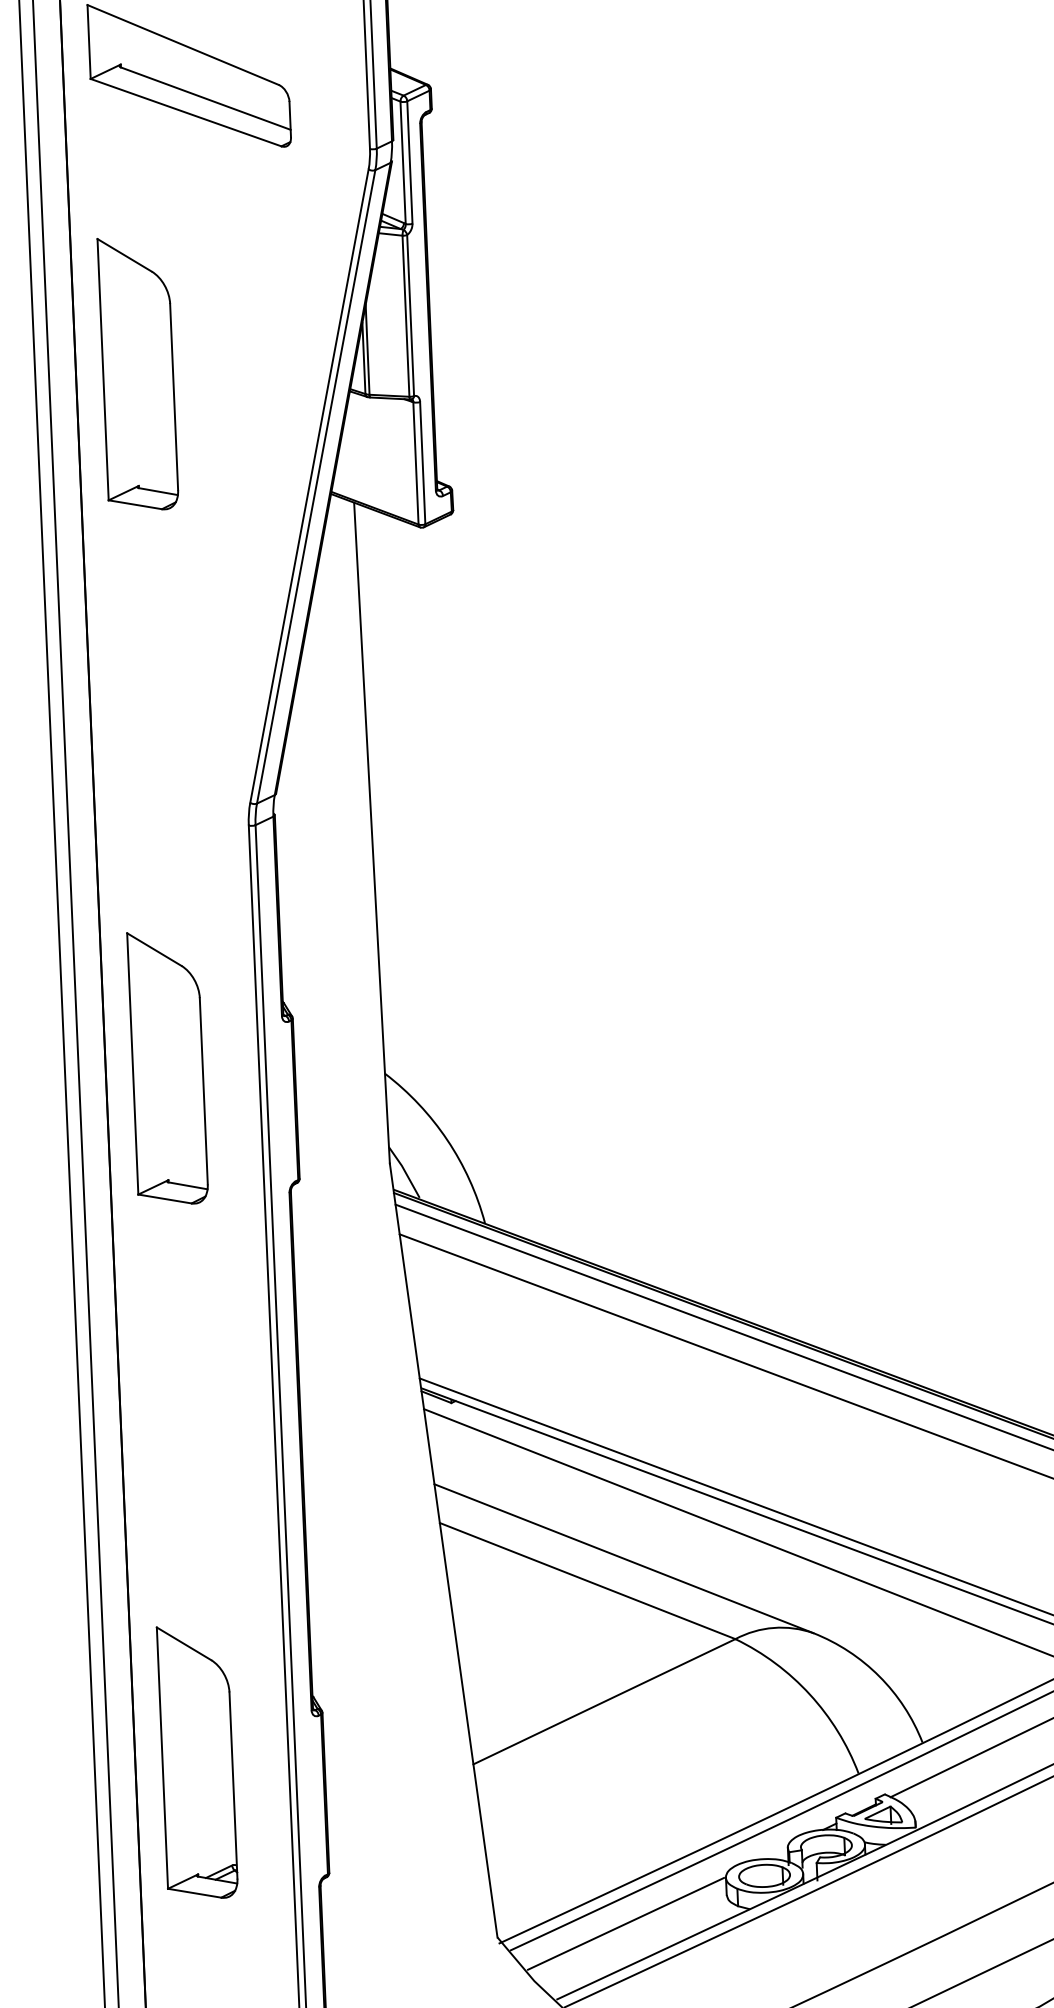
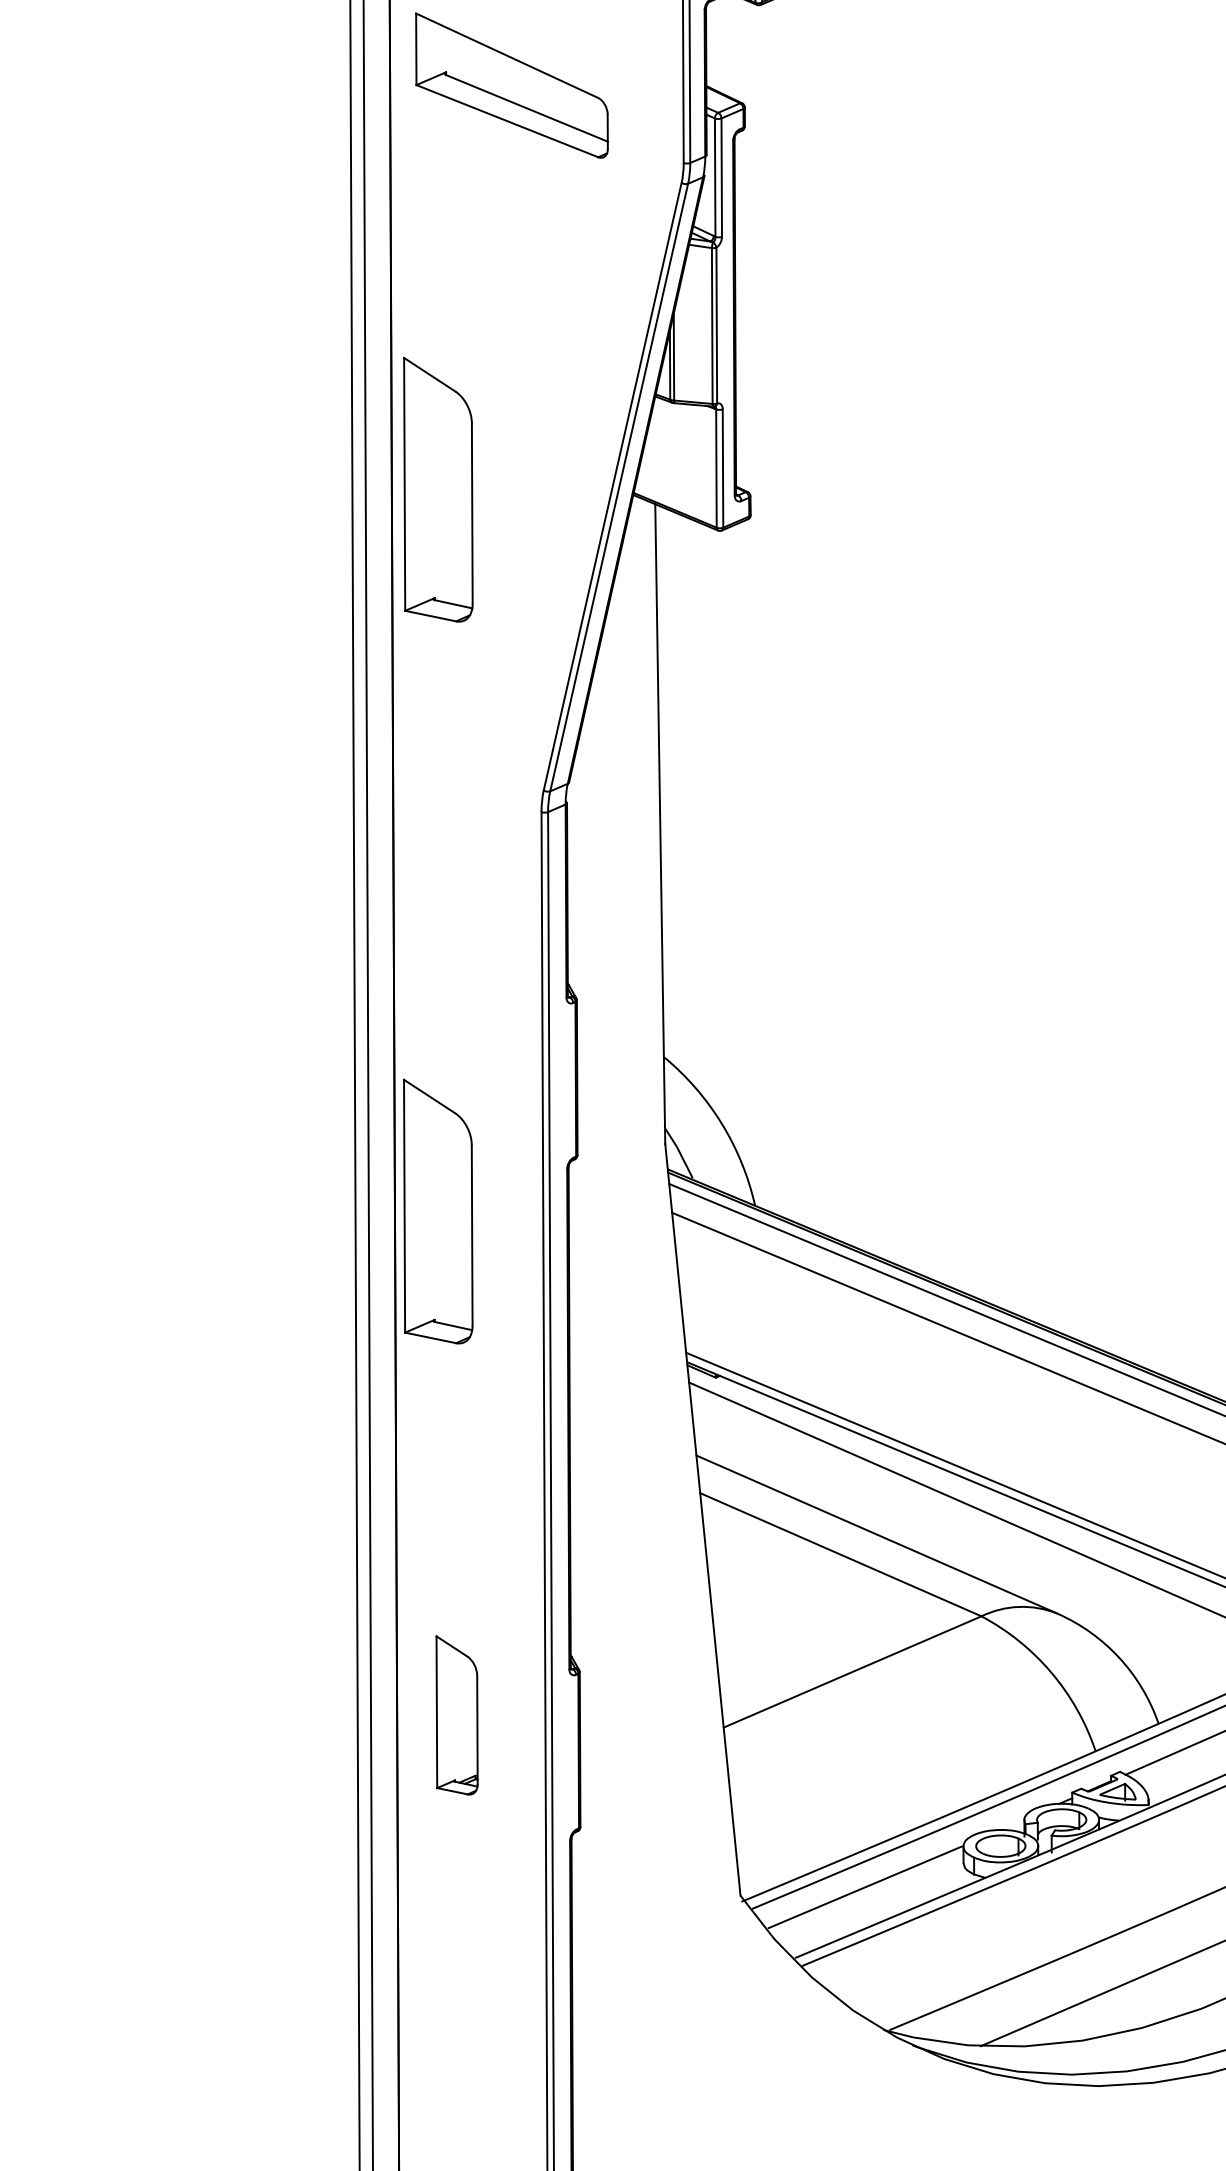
part: (138, 373) -> (438, 489), moved
part: (168, 1068) -> (438, 1211), moved
part: (196, 1762) -> (456, 1715), size x0.6

